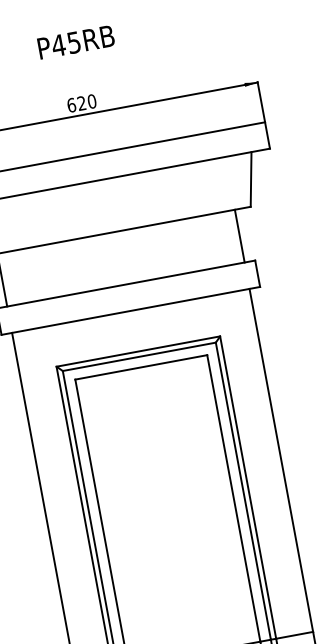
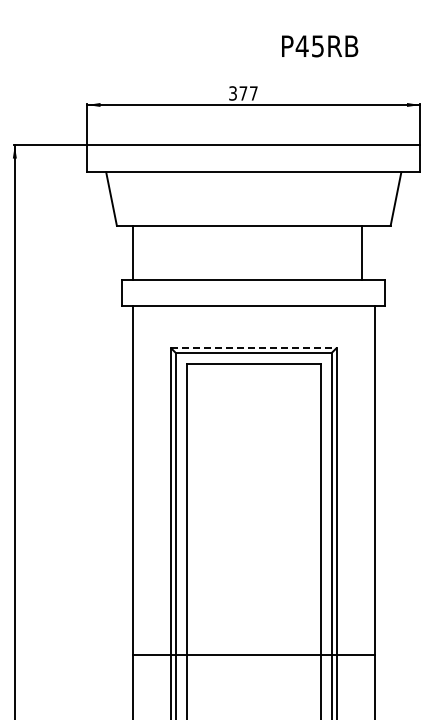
text: (76, 42) -> (320, 46), moved
text: (81, 103) -> (243, 93), 620 -> 377
line: (239, 235) -> (361, 252), moved
line: (139, 351) -> (254, 347), solid -> dashed

